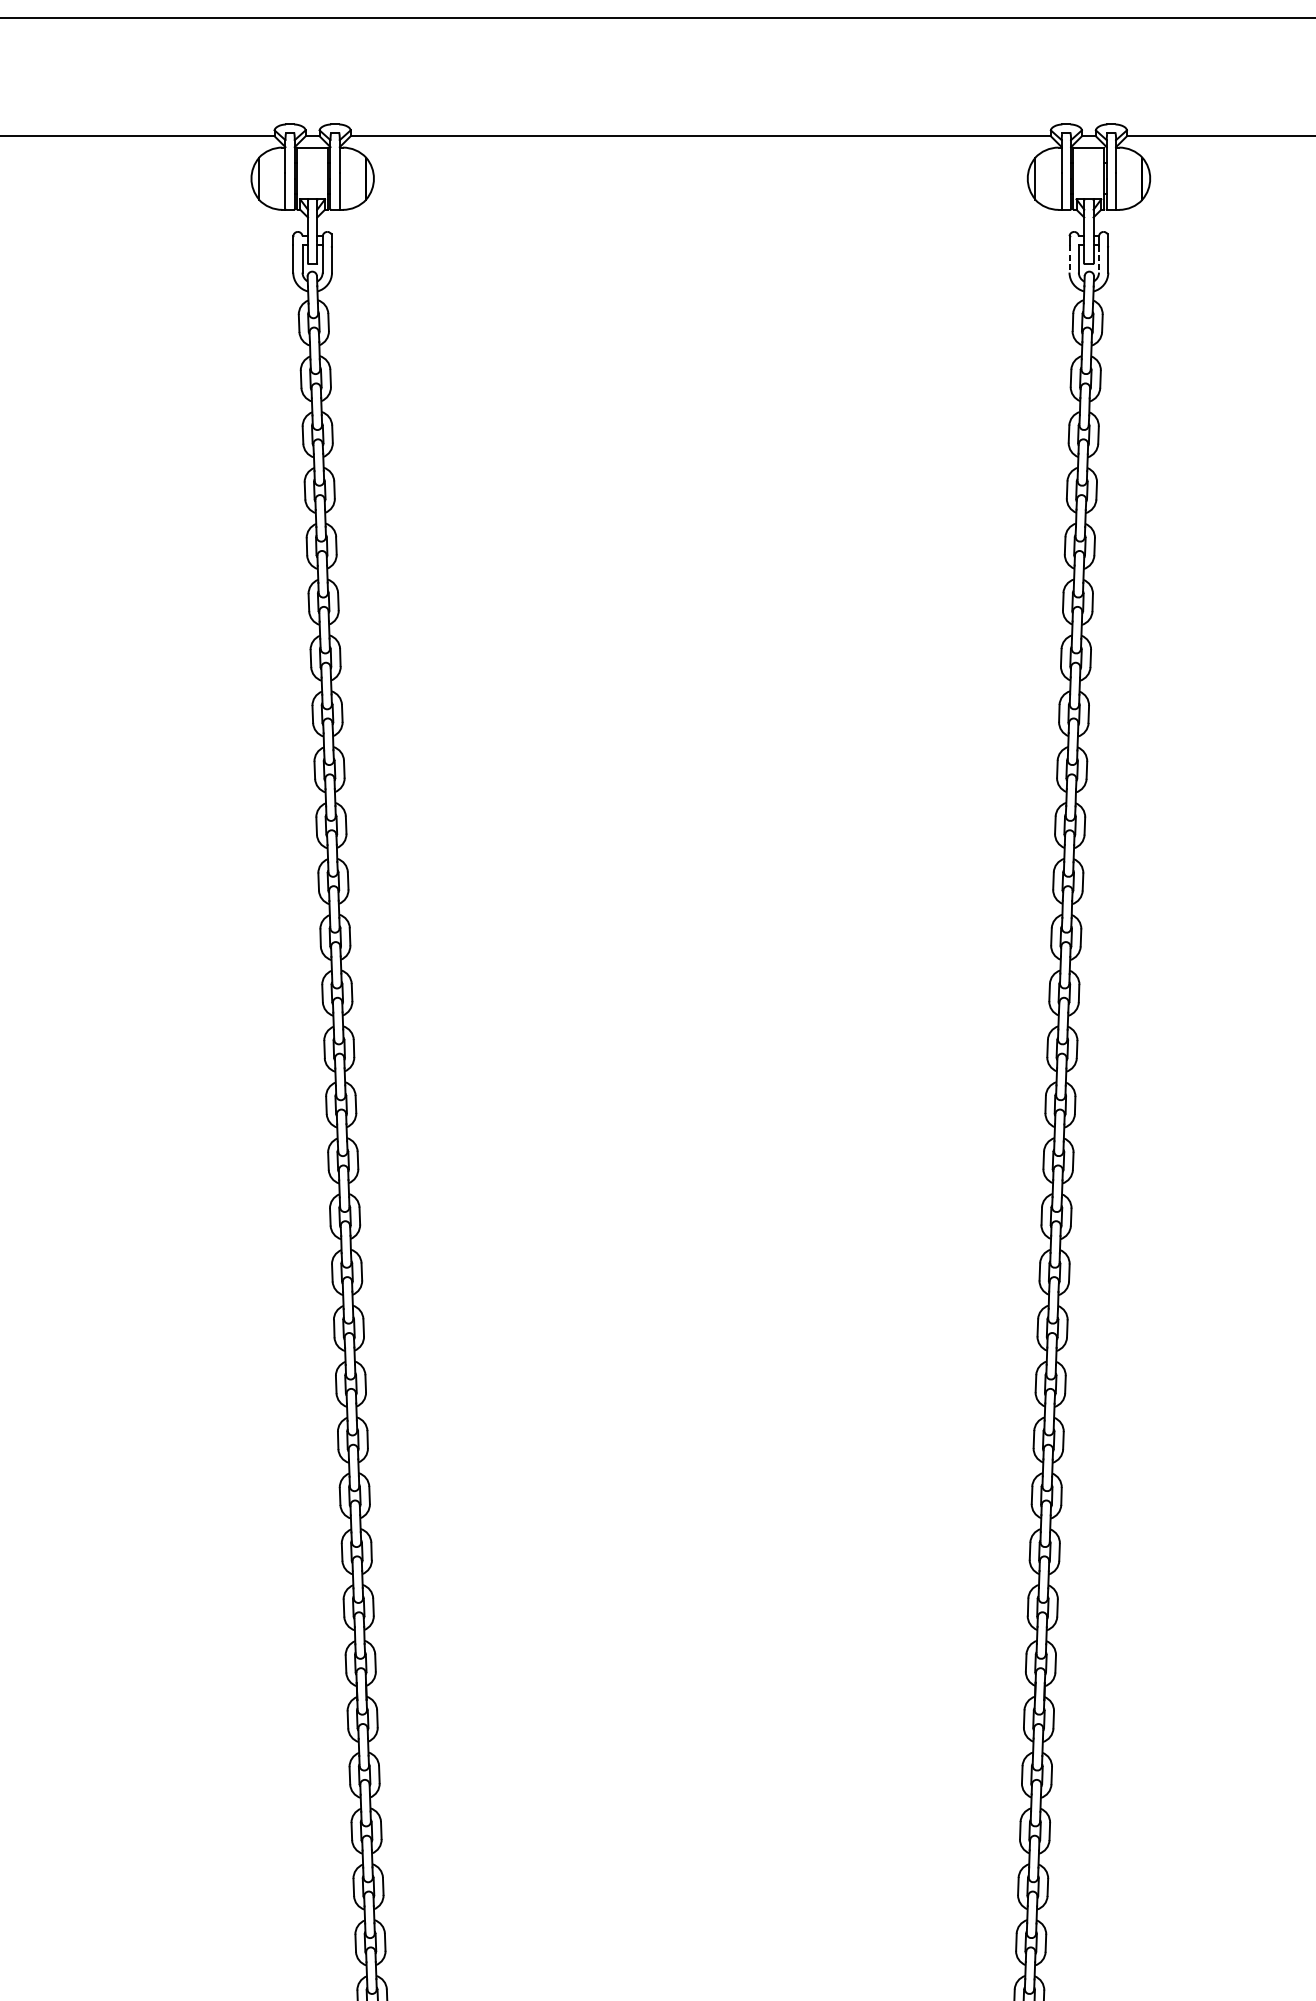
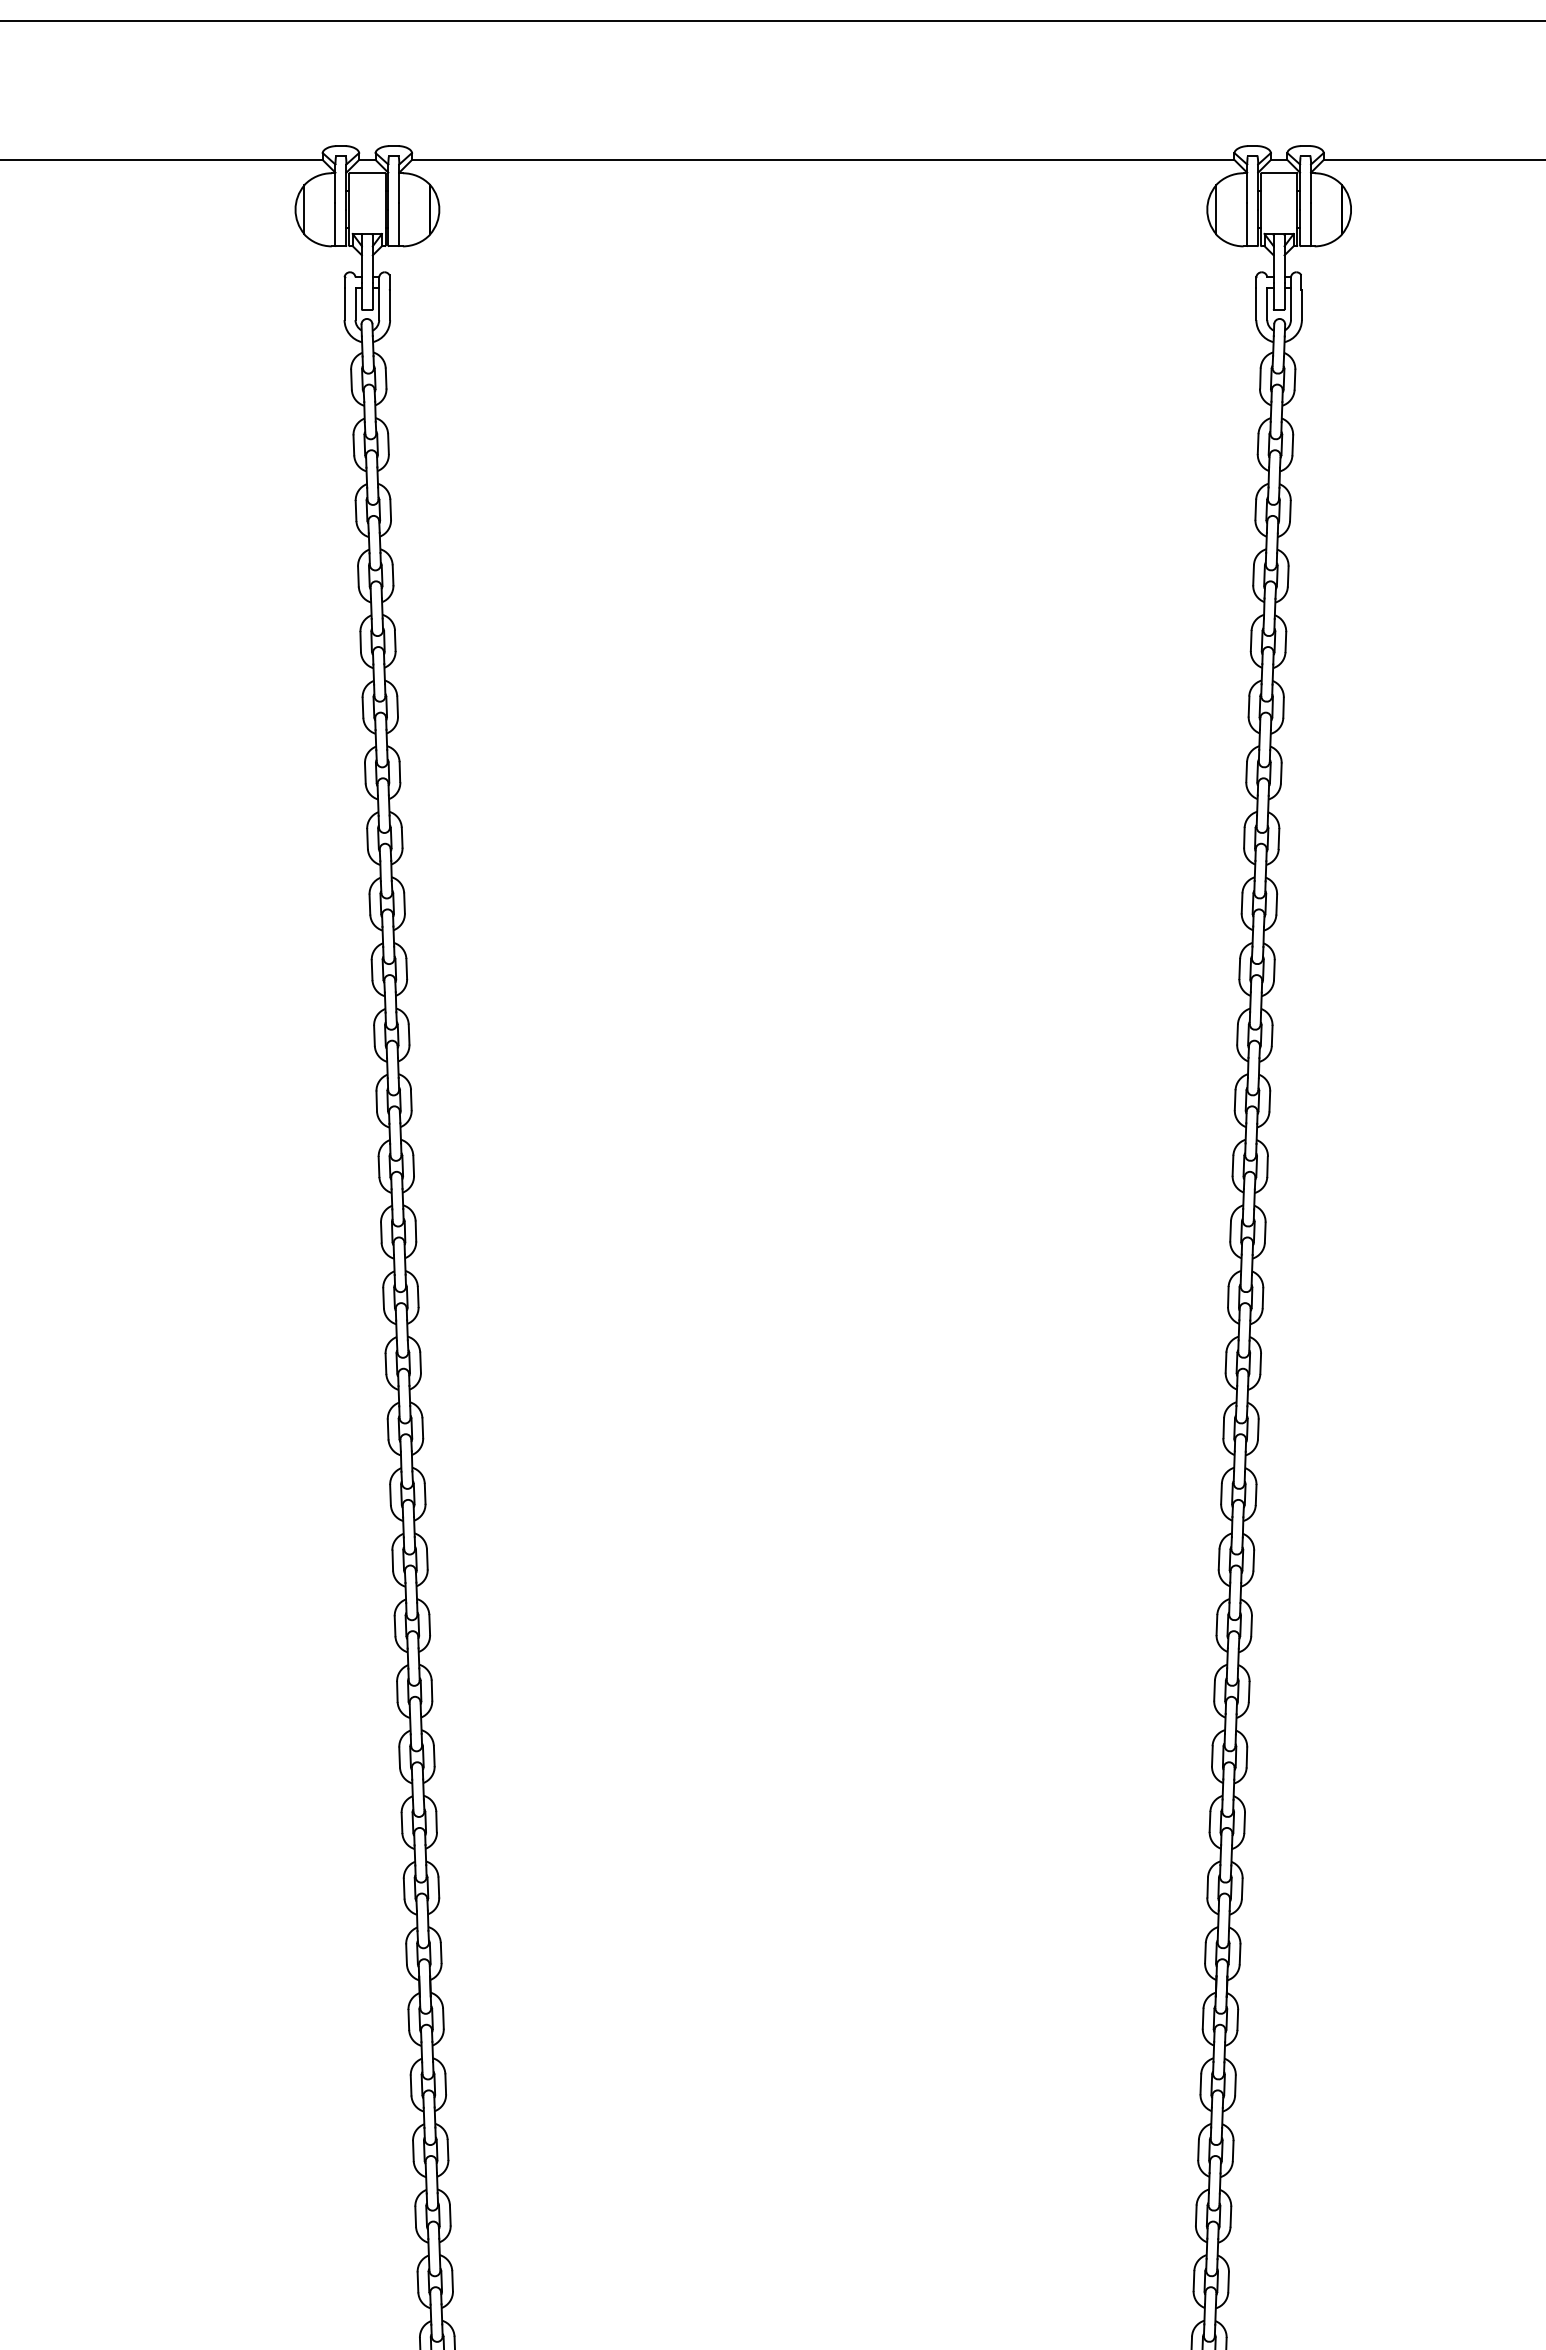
line: (1069, 259) -> (1256, 304), dashed -> solid
line: (1098, 259) -> (1290, 304), dashed -> solid

